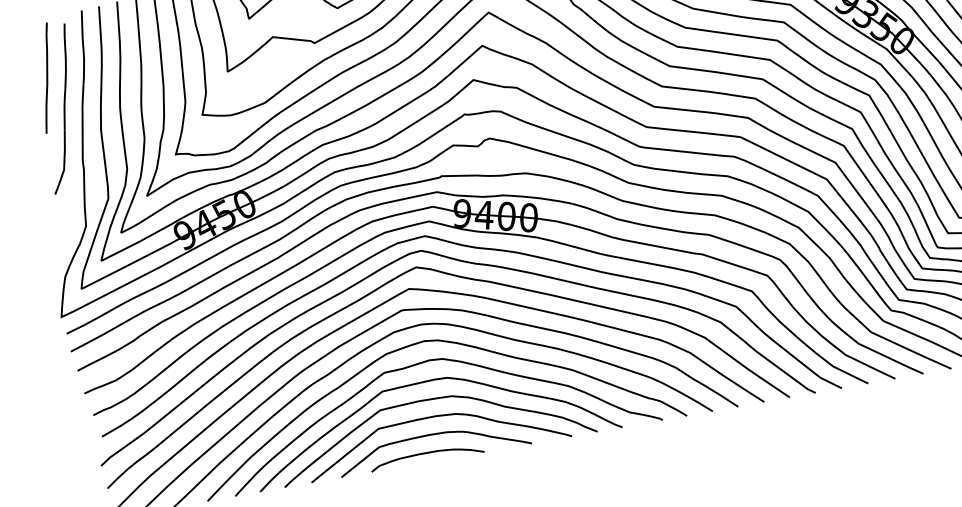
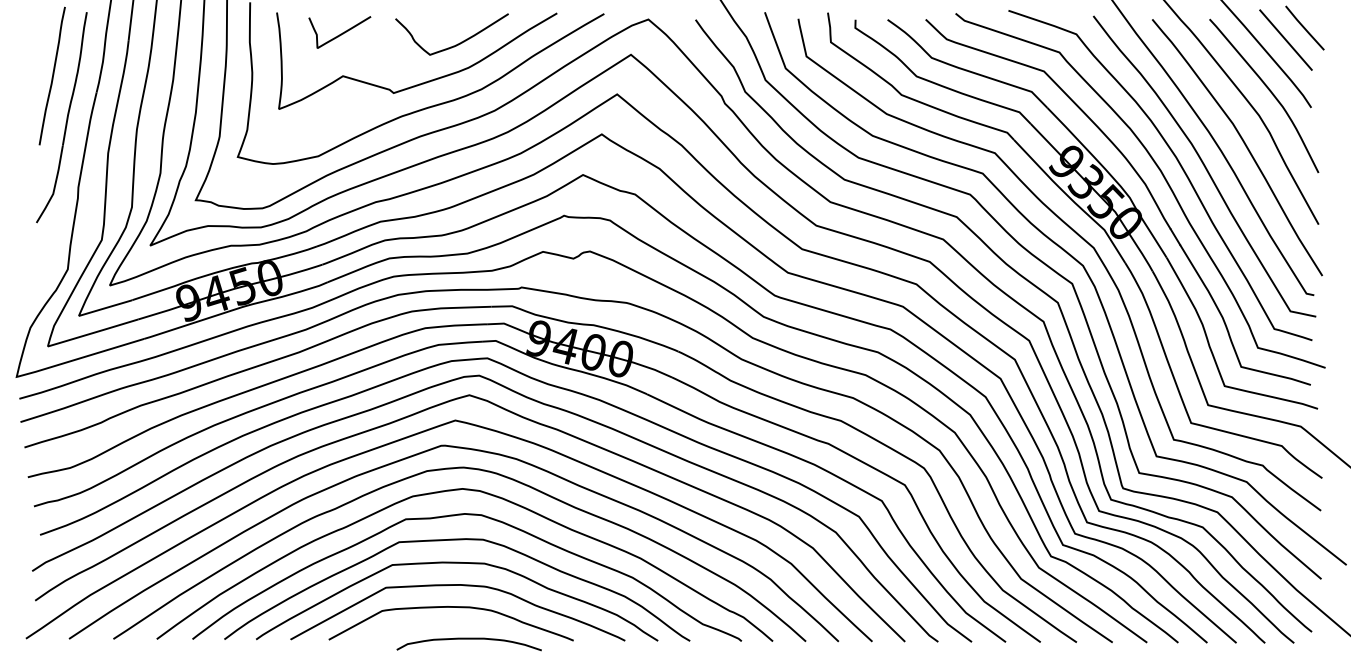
curve: (426, 453) -> (468, 639), moved

